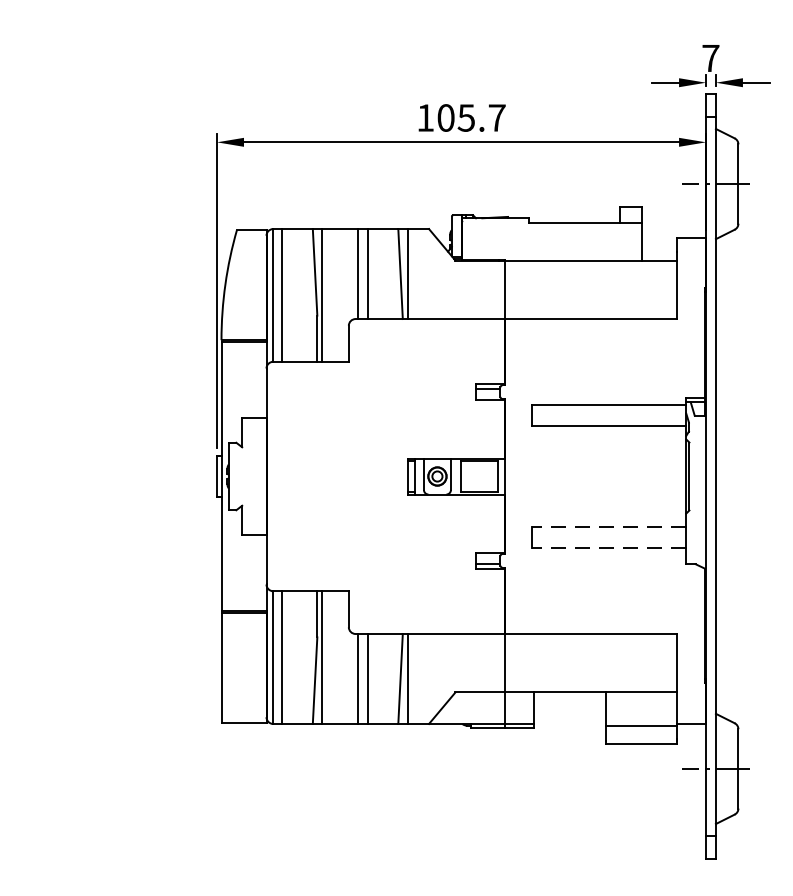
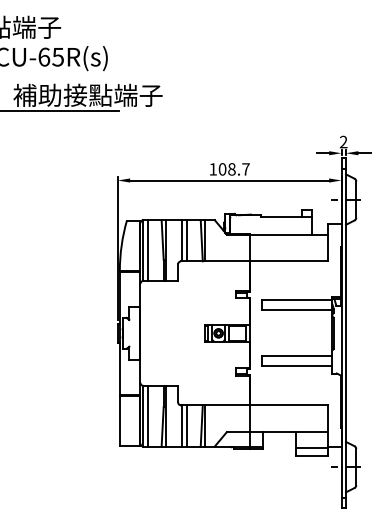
text: (710, 57) -> (343, 141), 7 -> 2
text: (465, 118) -> (231, 169), 105.7 -> 108.7
line: (607, 527) -> (296, 356), dashed -> solid
line: (607, 548) -> (296, 366), dashed -> solid

